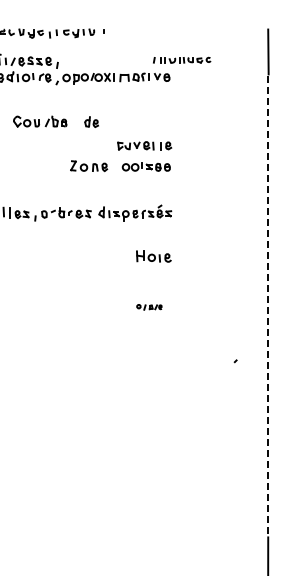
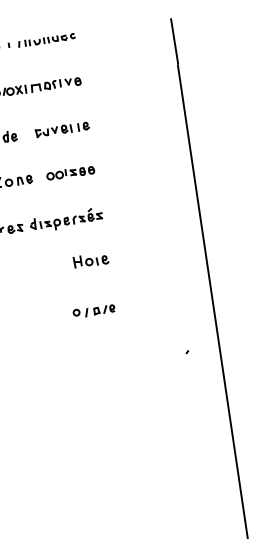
part: (182, 59) -> (47, 39), moved
part: (144, 145) -> (62, 129), moved
line: (268, 306) -> (211, 293), dashed -> solid
part: (149, 307) -> (94, 311), size x1.67

